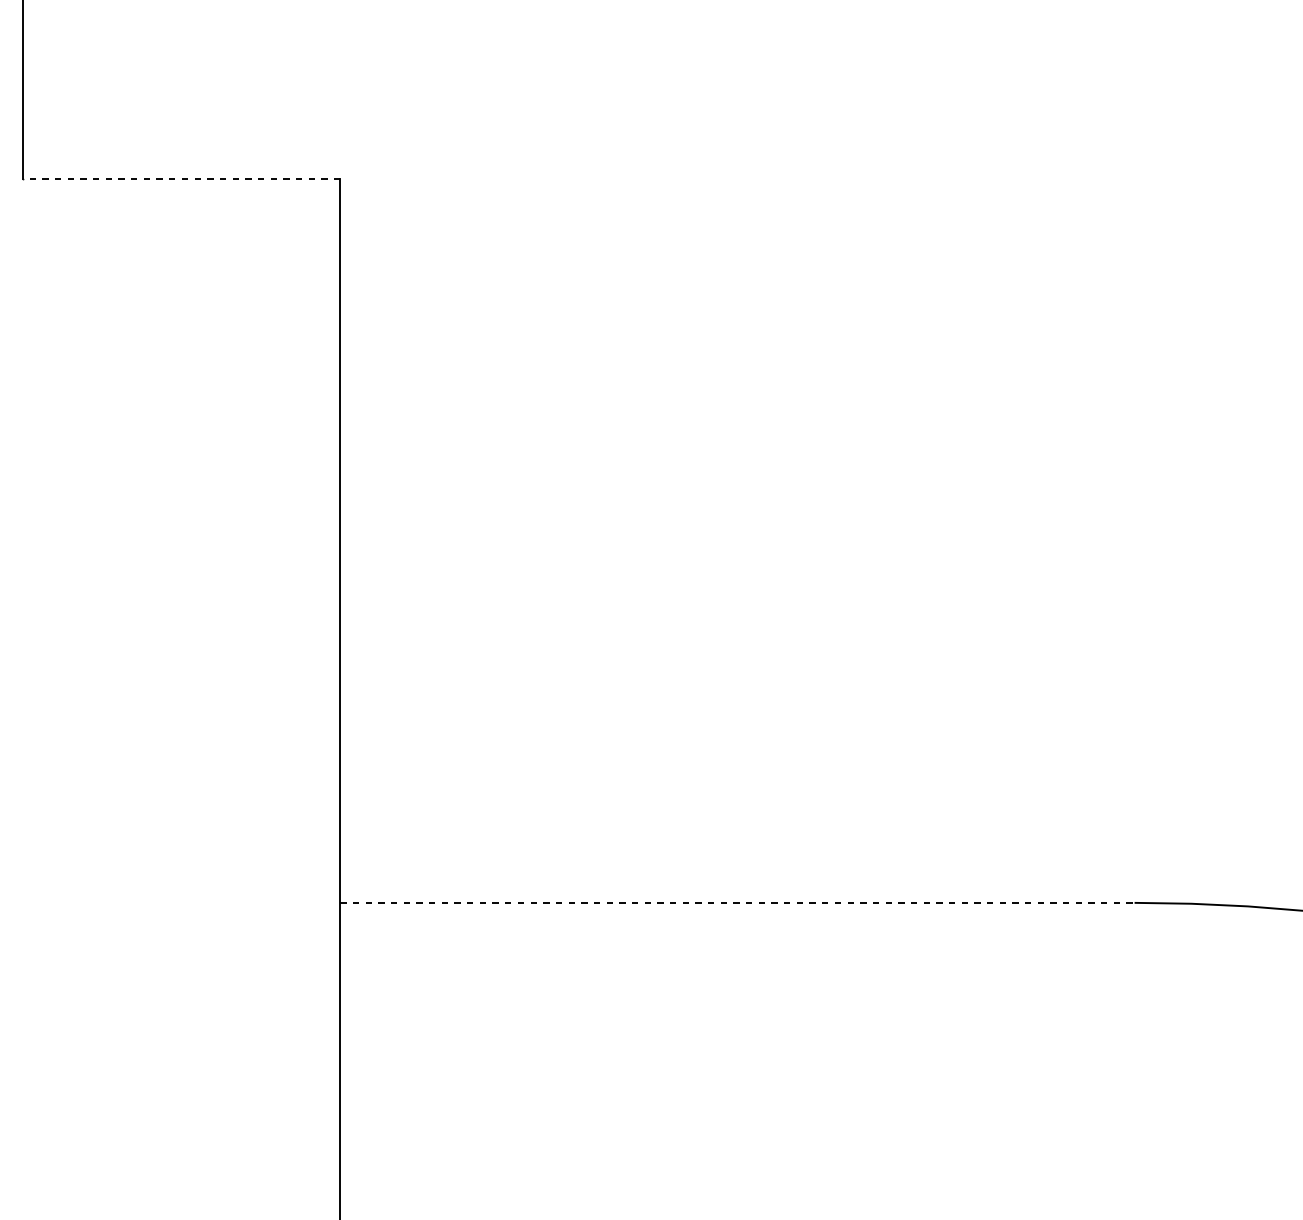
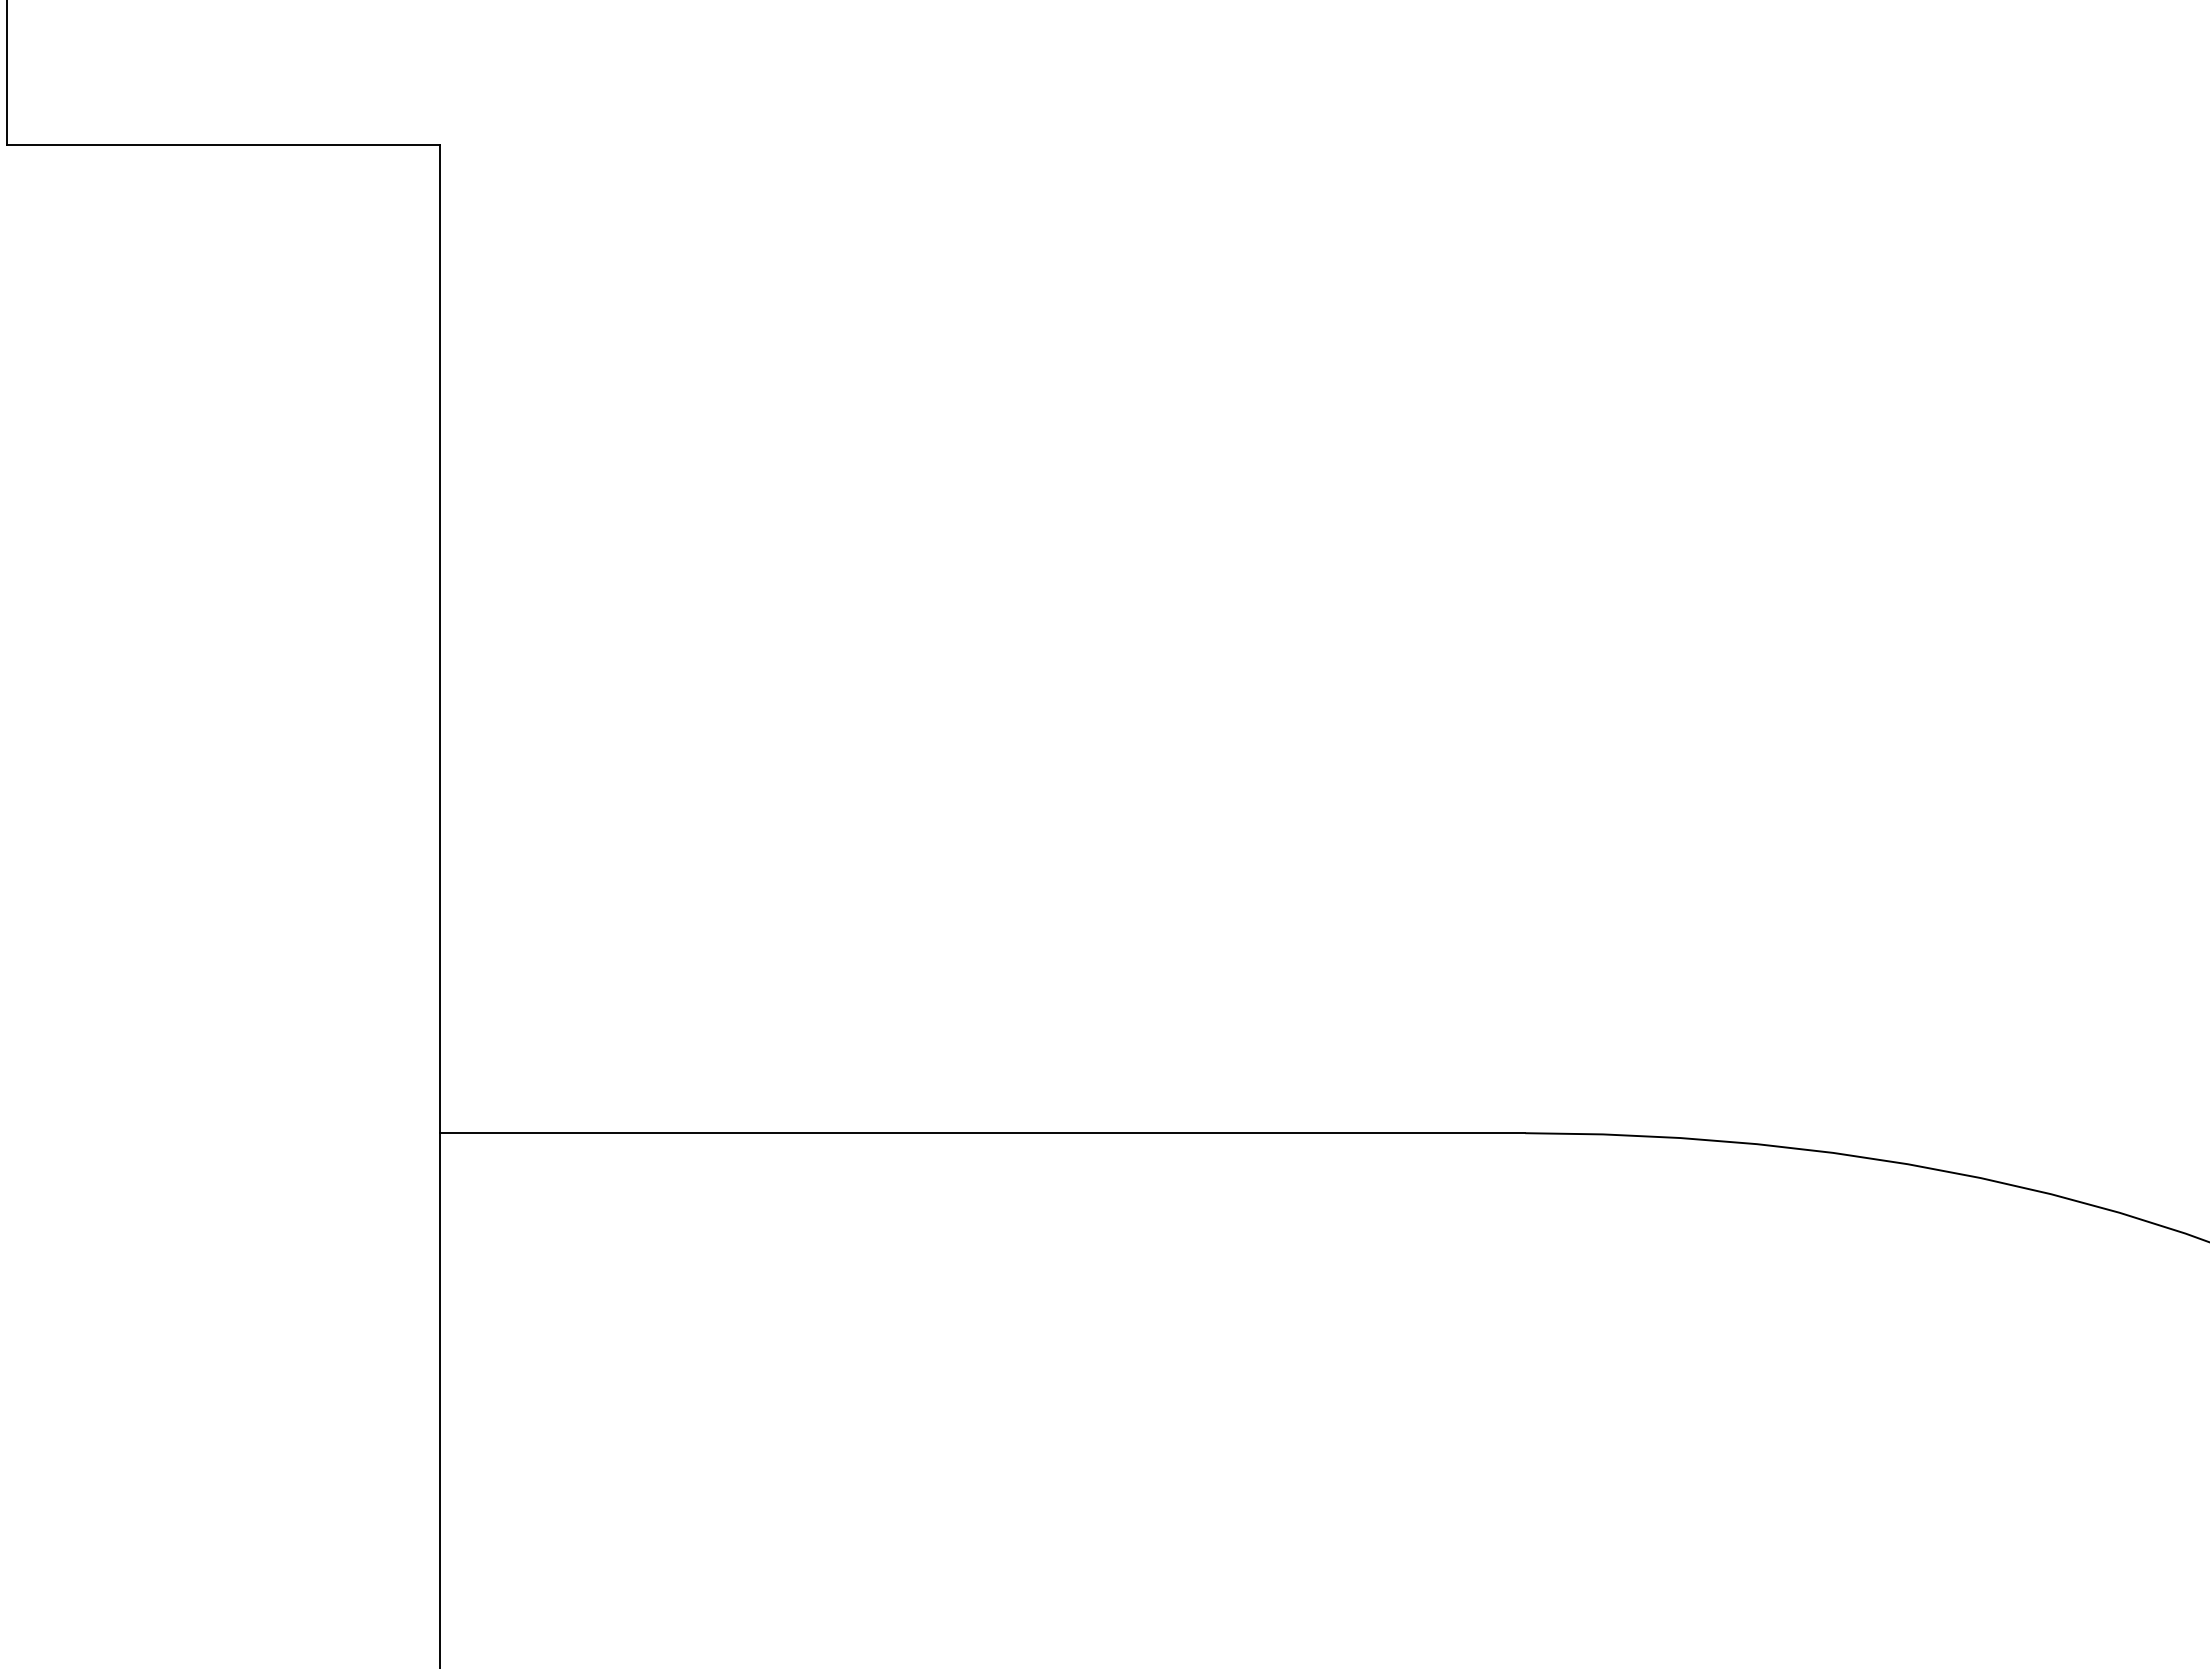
line: (181, 179) -> (223, 144), dashed -> solid
line: (737, 903) -> (983, 1133), dashed -> solid

